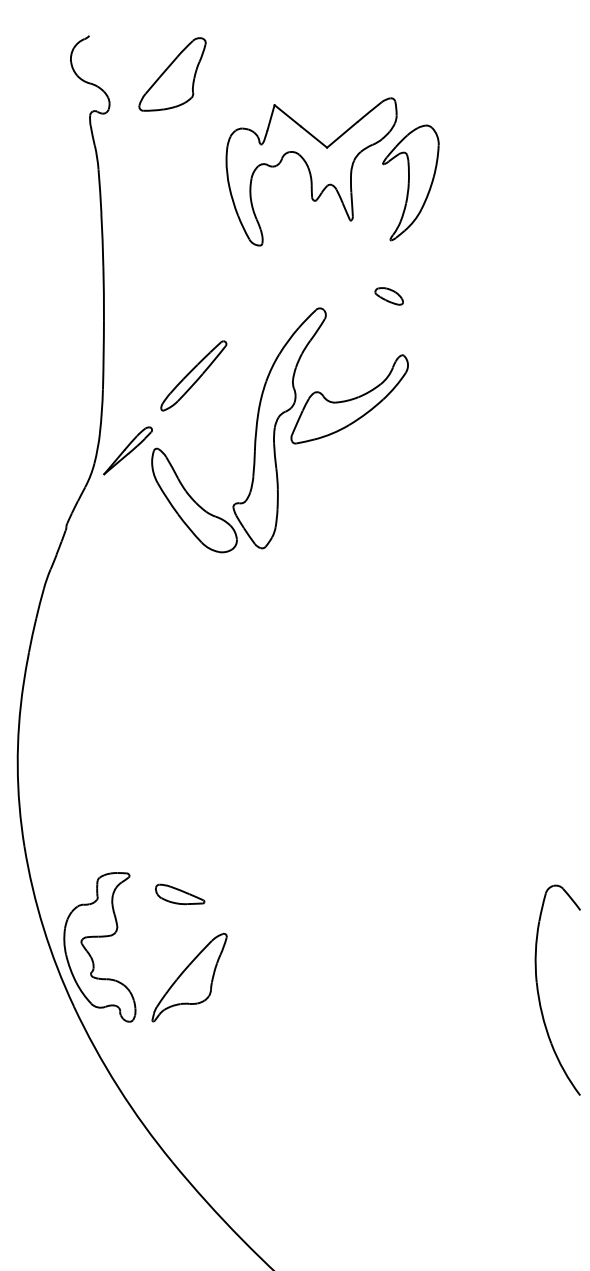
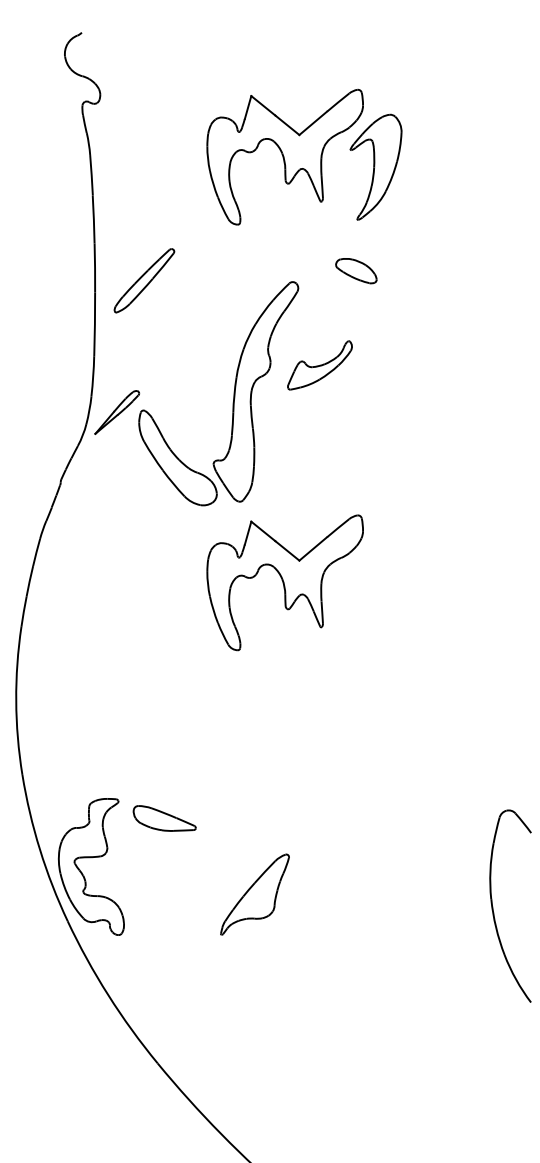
part: (172, 74) -> (157, 68), removed
part: (388, 296) -> (355, 271), size x1.6
part: (193, 375) -> (144, 280), moved
part: (349, 399) -> (319, 365), size x0.6
part: (311, 636) -> (285, 582), added
part: (180, 894) -> (165, 818), size x1.4
part: (189, 977) -> (254, 894), moved

